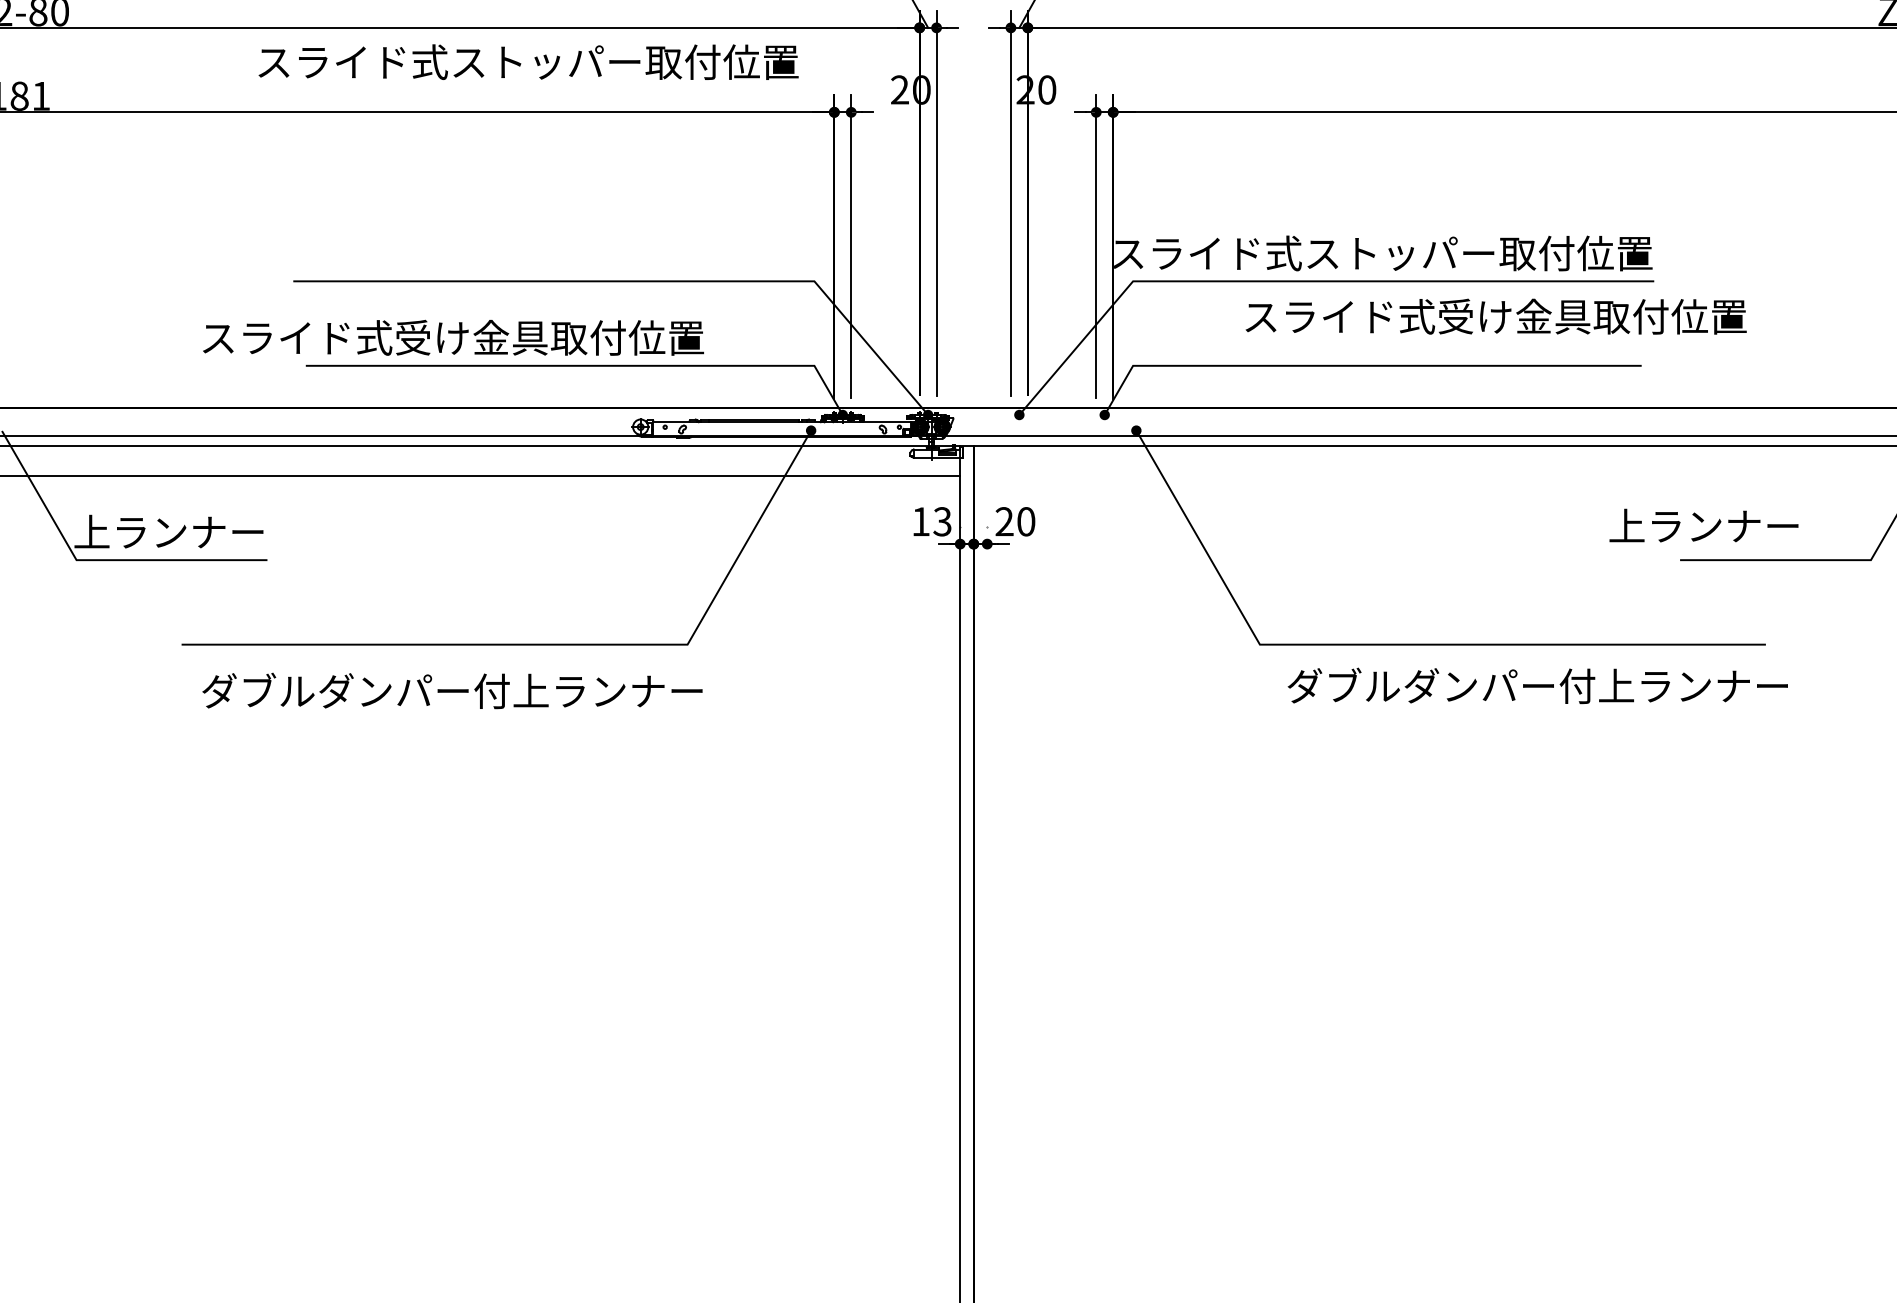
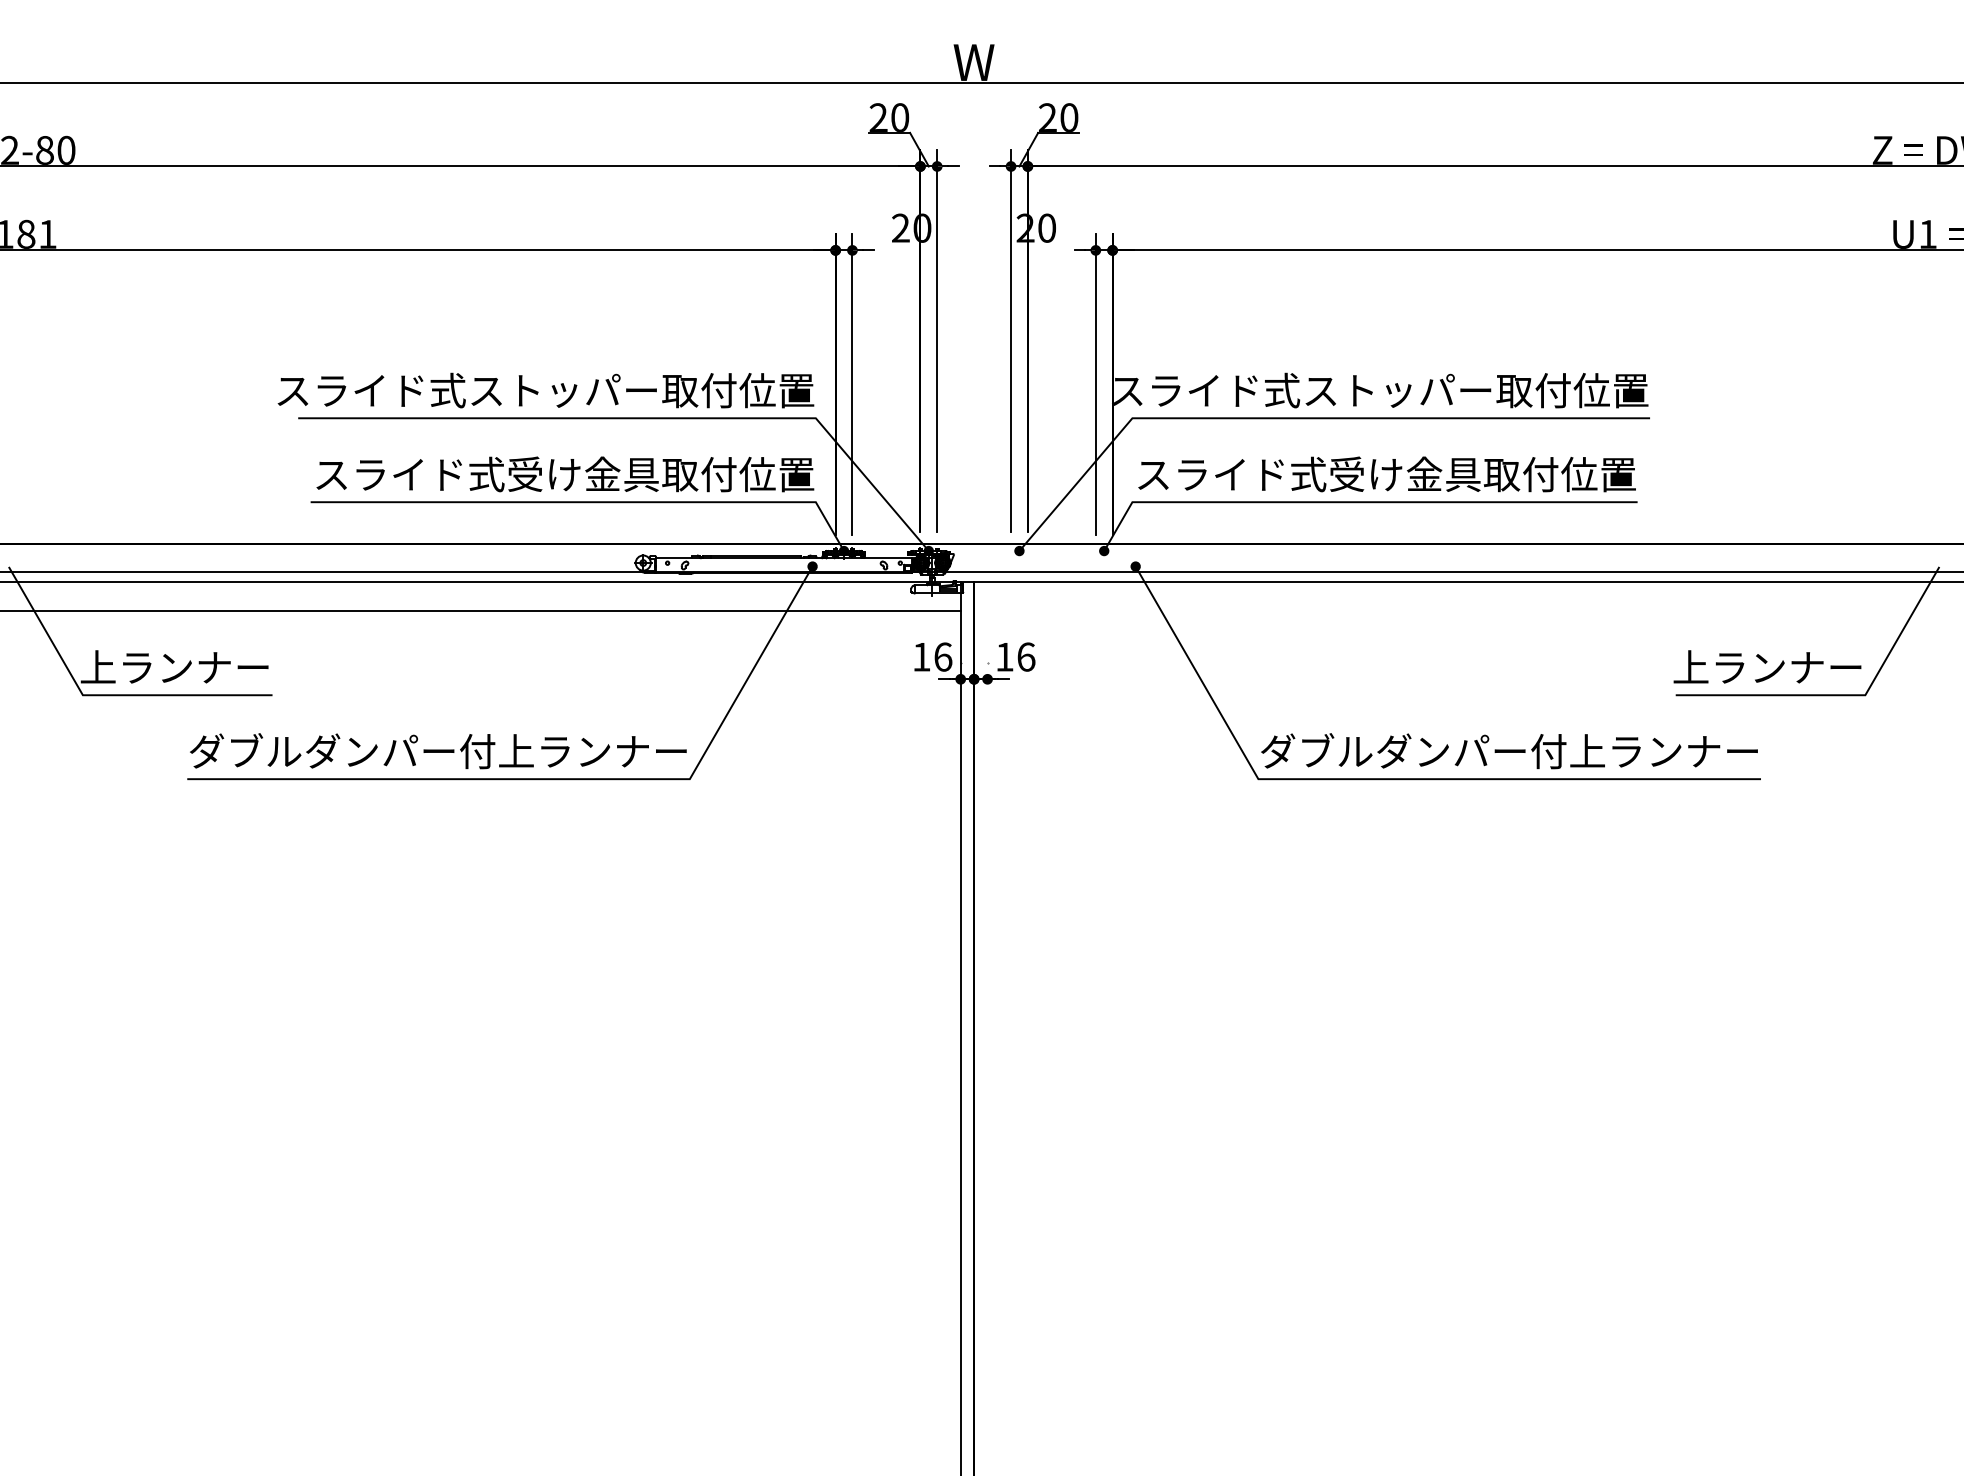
text: (528, 62) -> (545, 390), moved
text: (1495, 316) -> (1386, 474), moved
text: (453, 337) -> (565, 474), moved
text: (942, 521) -> (943, 656), 13 -> 16
text: (1015, 521) -> (1015, 656), 20 -> 16
text: (1703, 525) -> (1767, 666), moved
text: (1537, 686) -> (1509, 751), moved
text: (452, 691) -> (438, 751), moved

